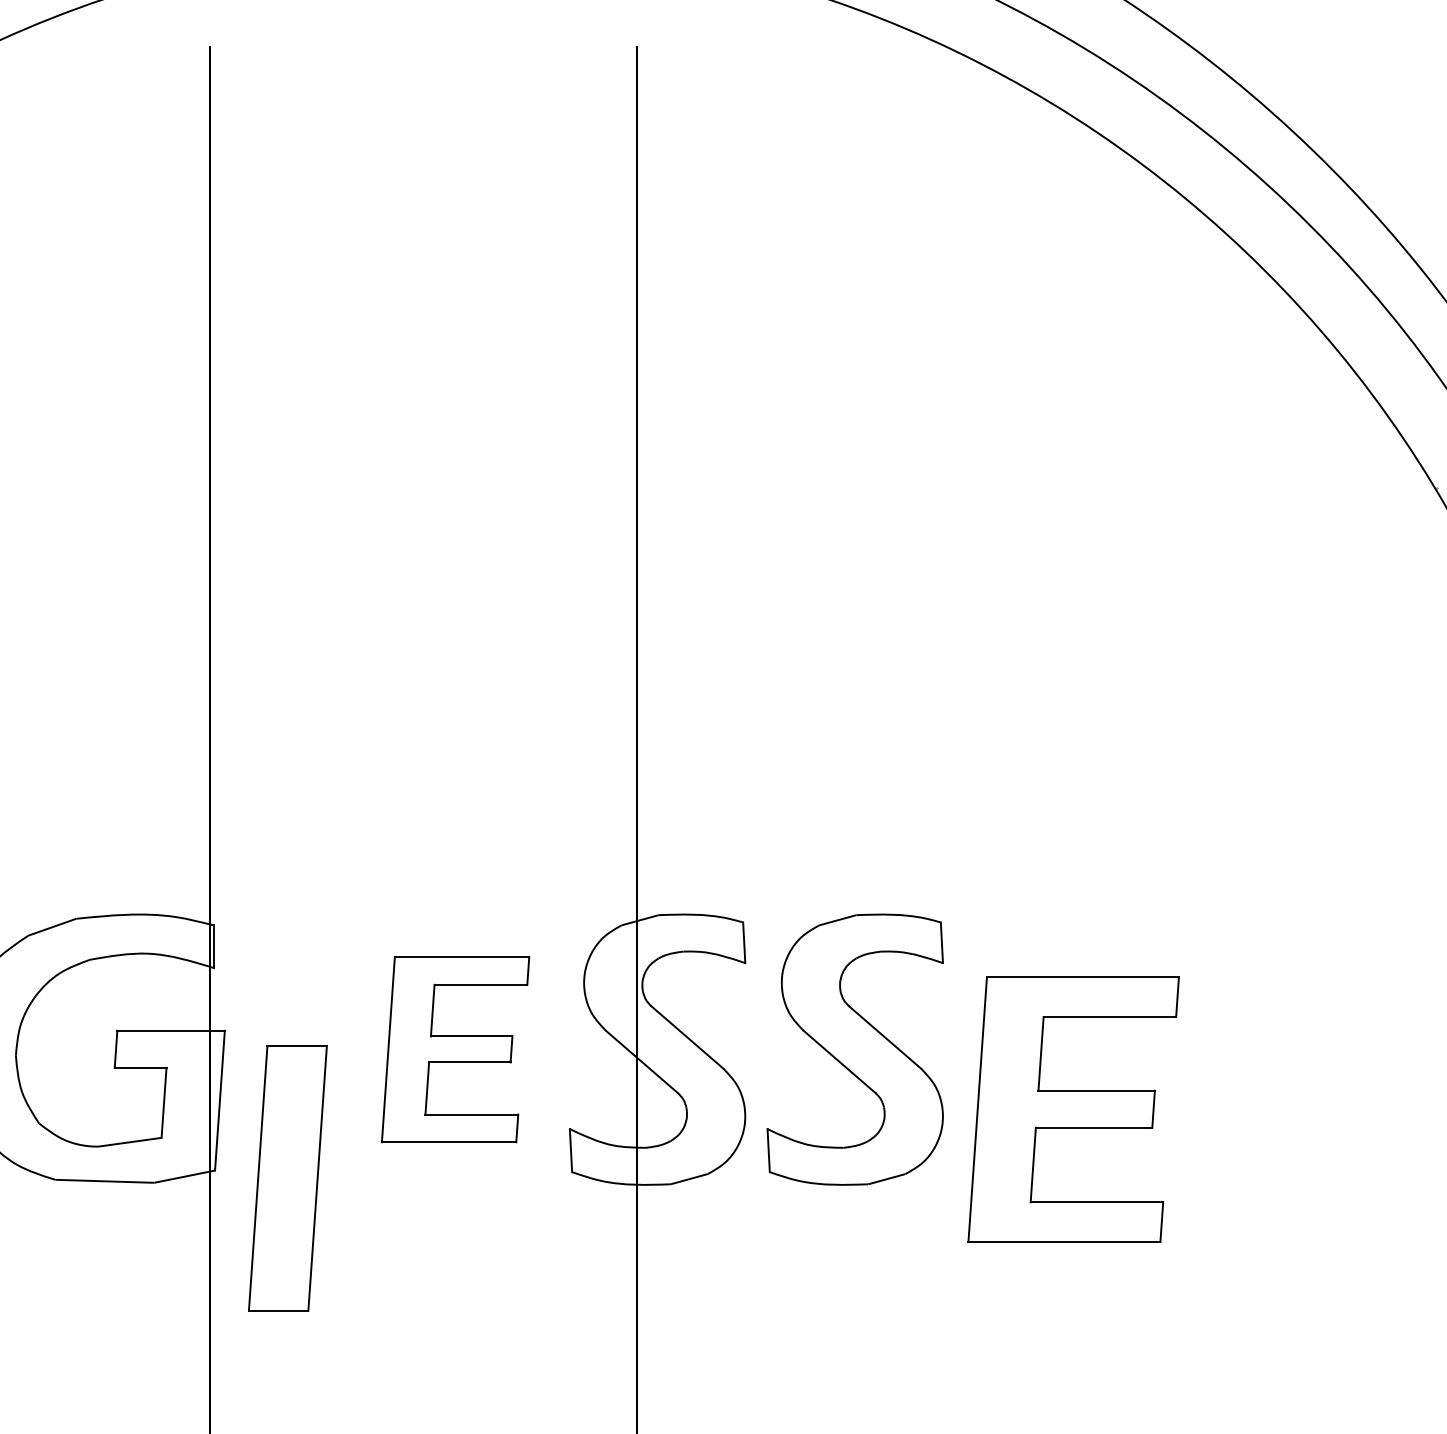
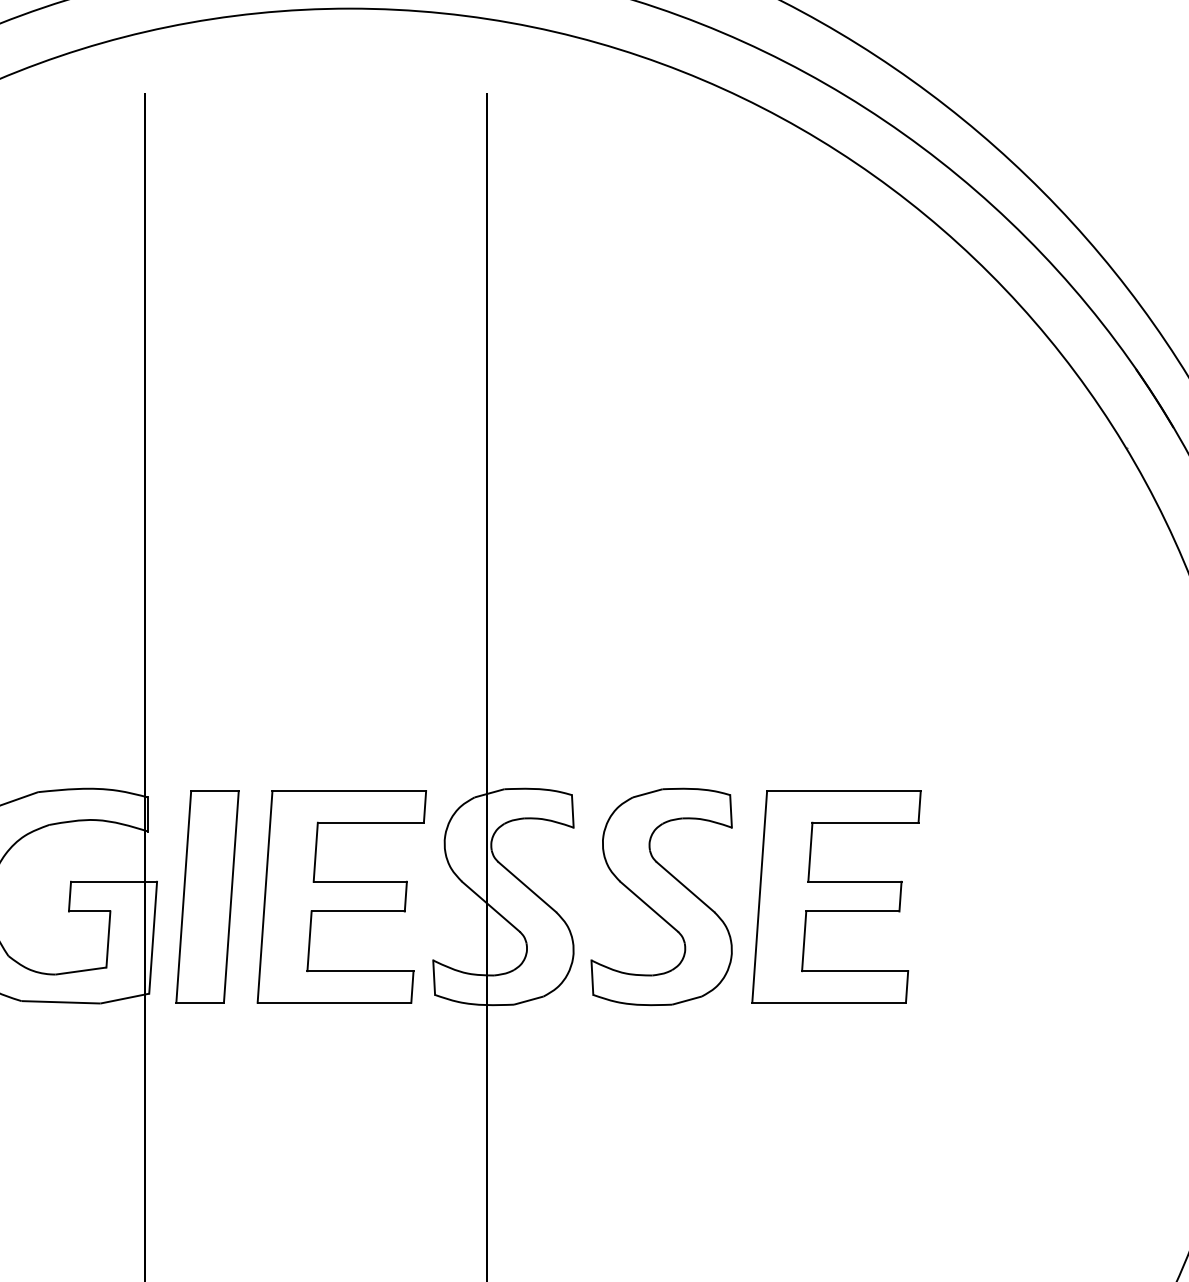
part: (455, 1049) -> (341, 896), size x1.43
part: (1073, 1109) -> (836, 896), moved
part: (287, 1177) -> (207, 896), moved

